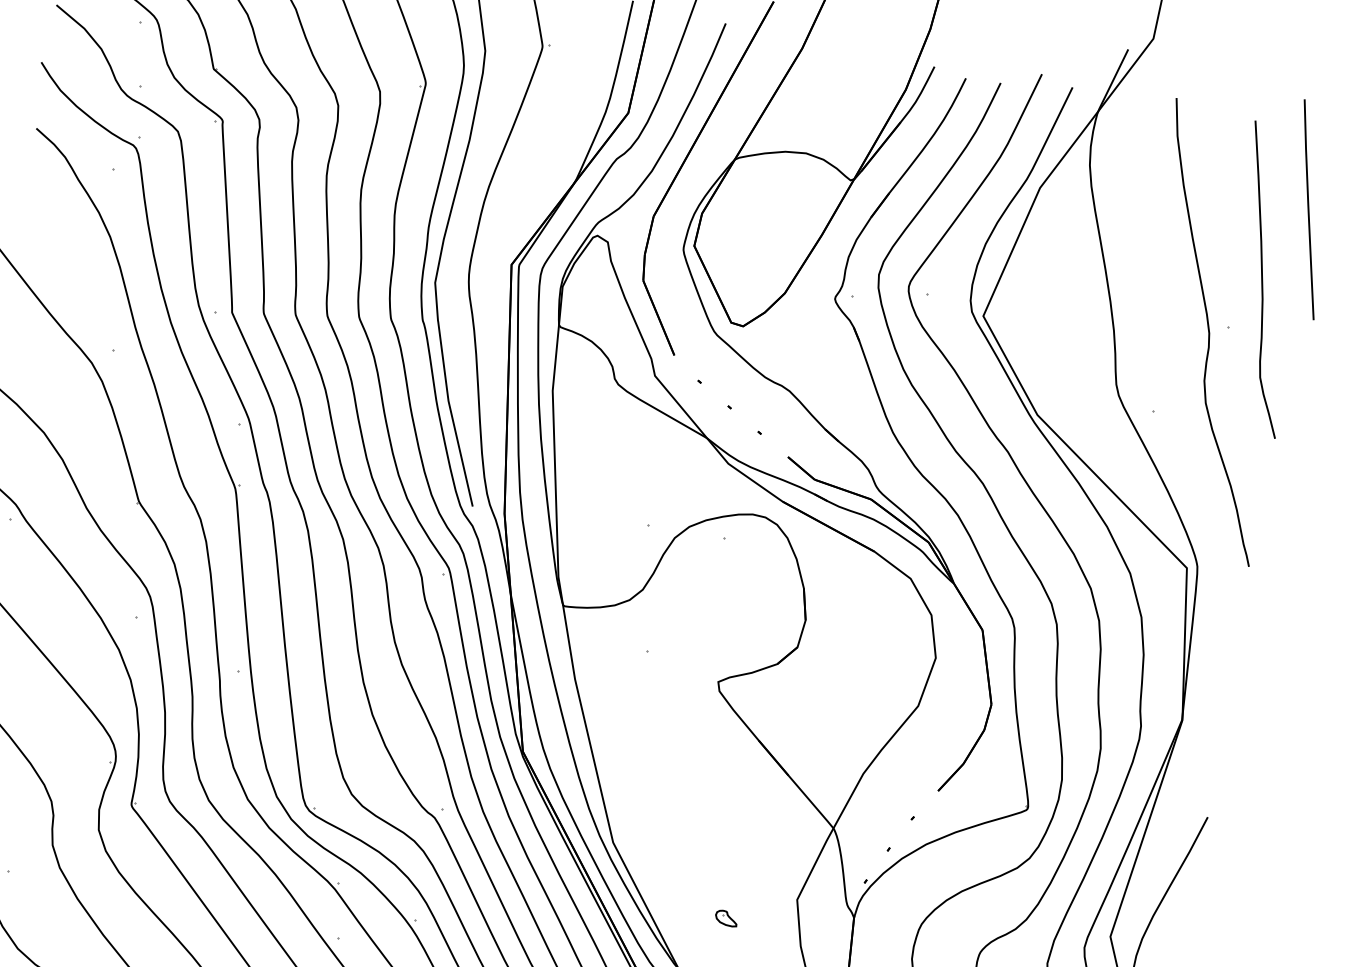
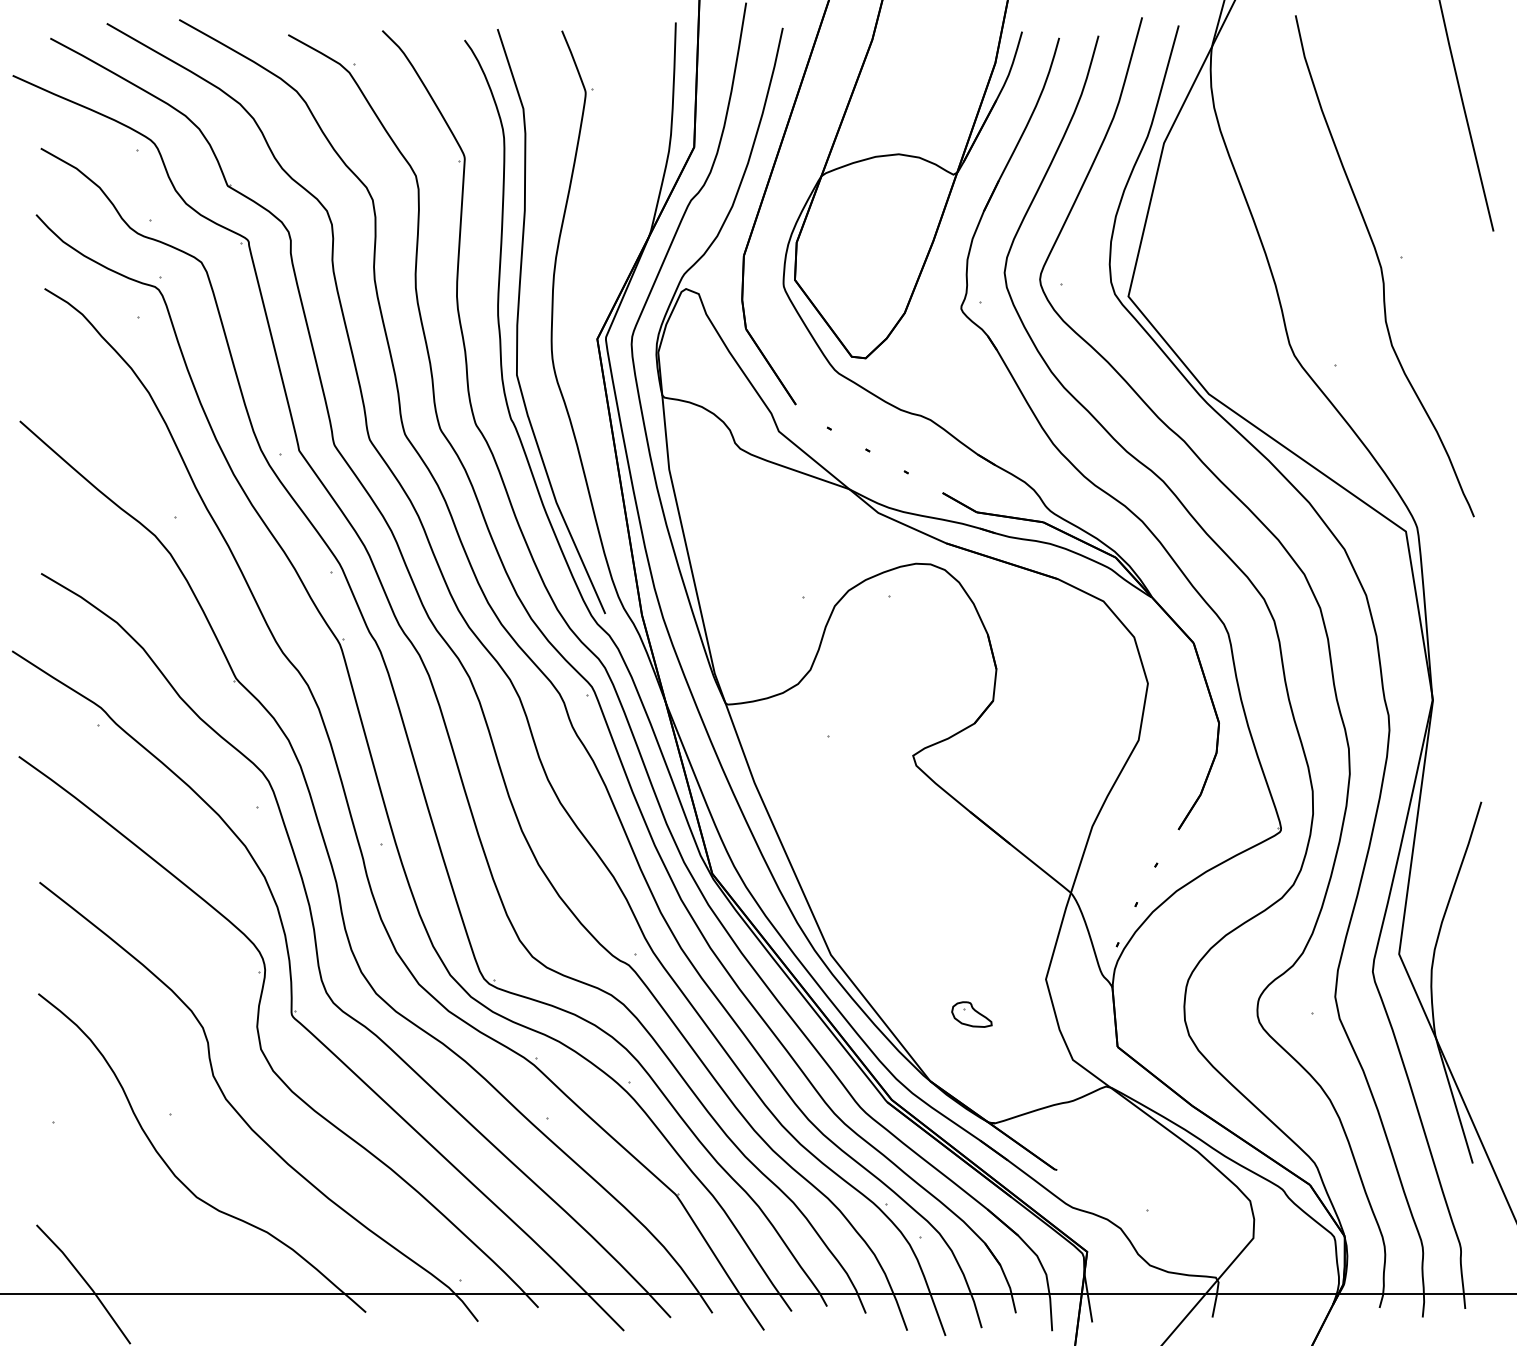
curve: (1263, 279) -> (1429, 197), removed
part: (726, 918) -> (971, 1014), size x1.6

